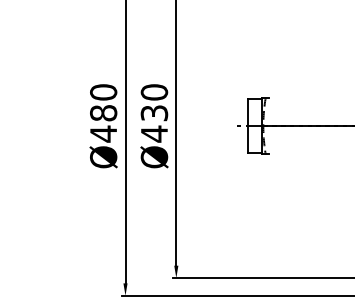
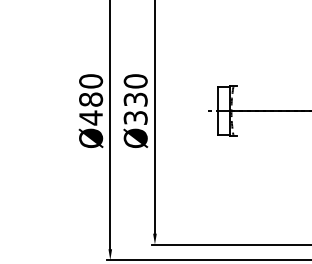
text: (154, 133) -> (135, 117), Ø430 -> Ø330

